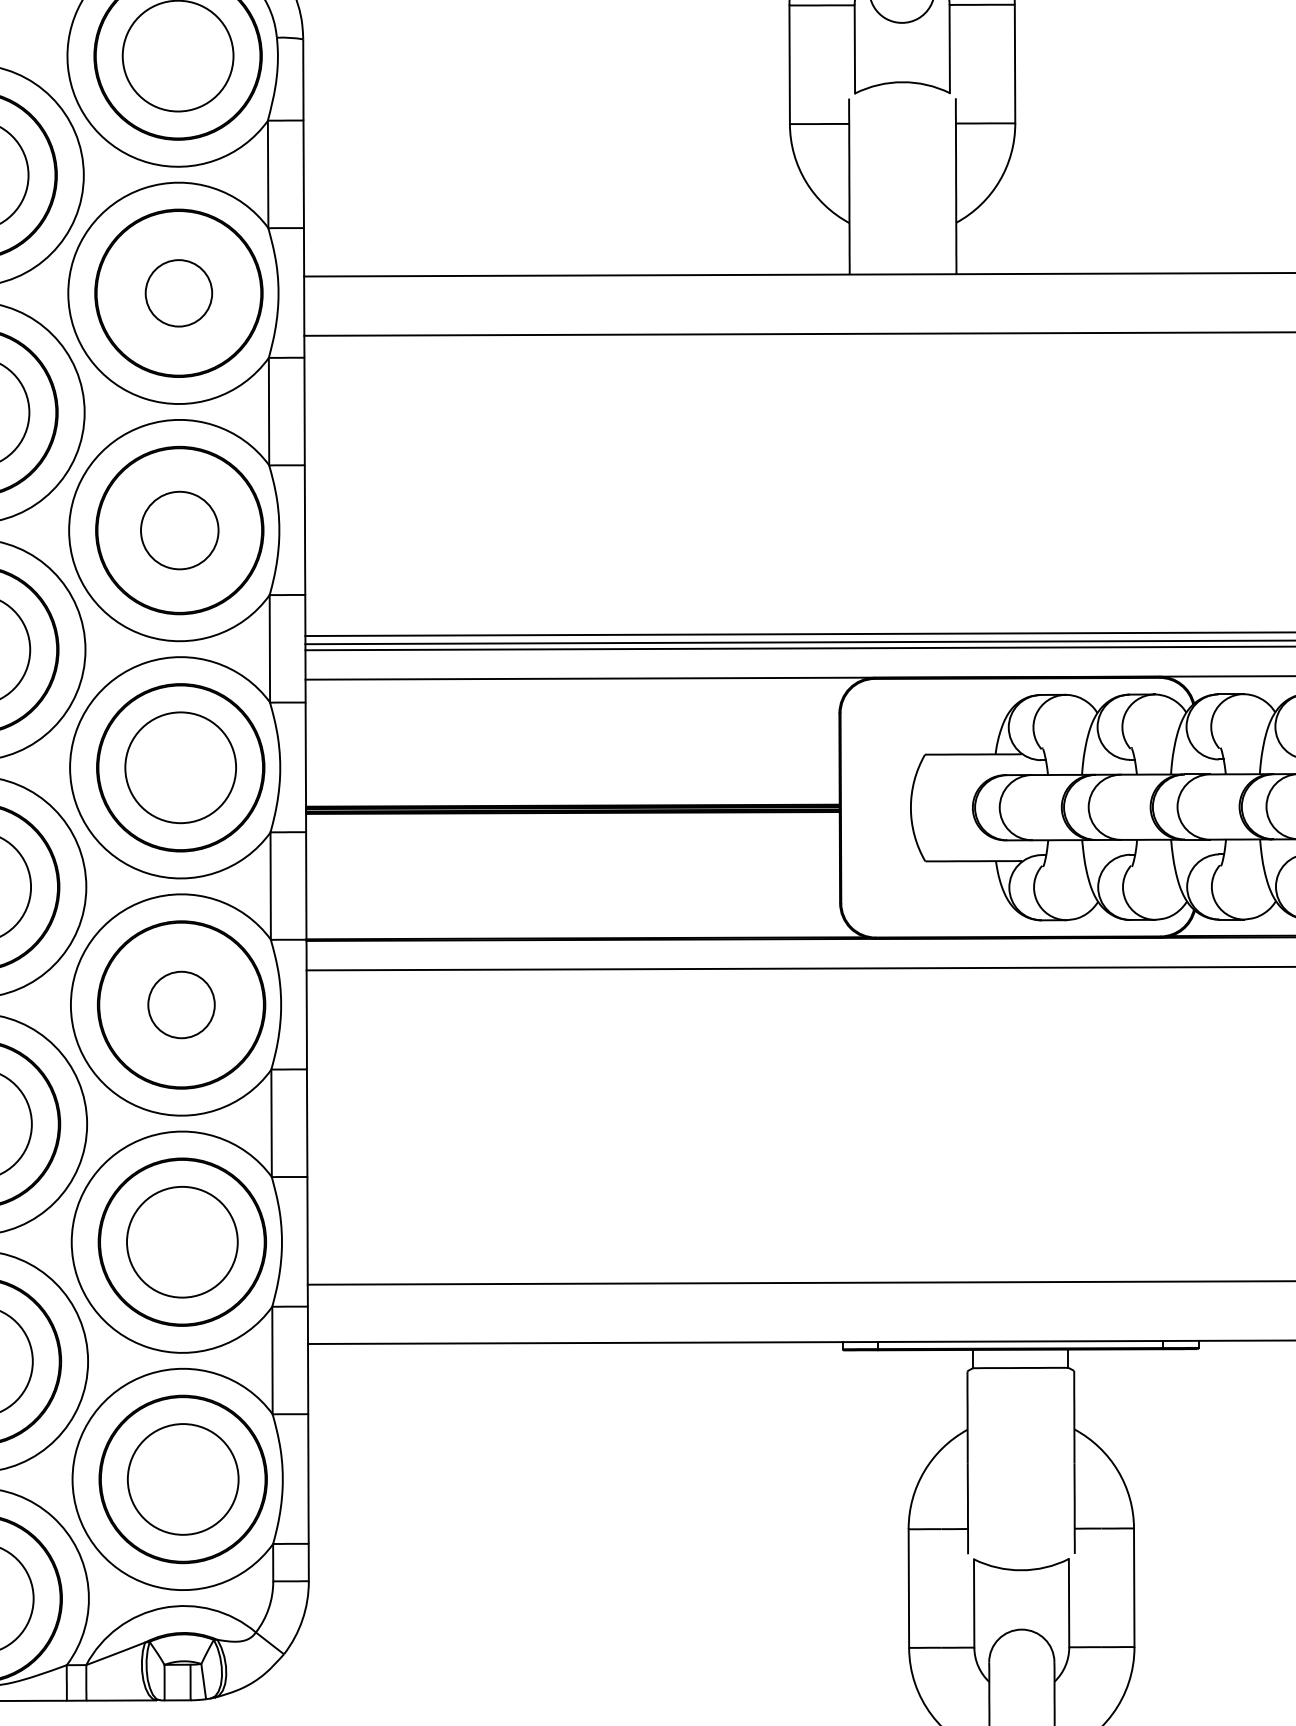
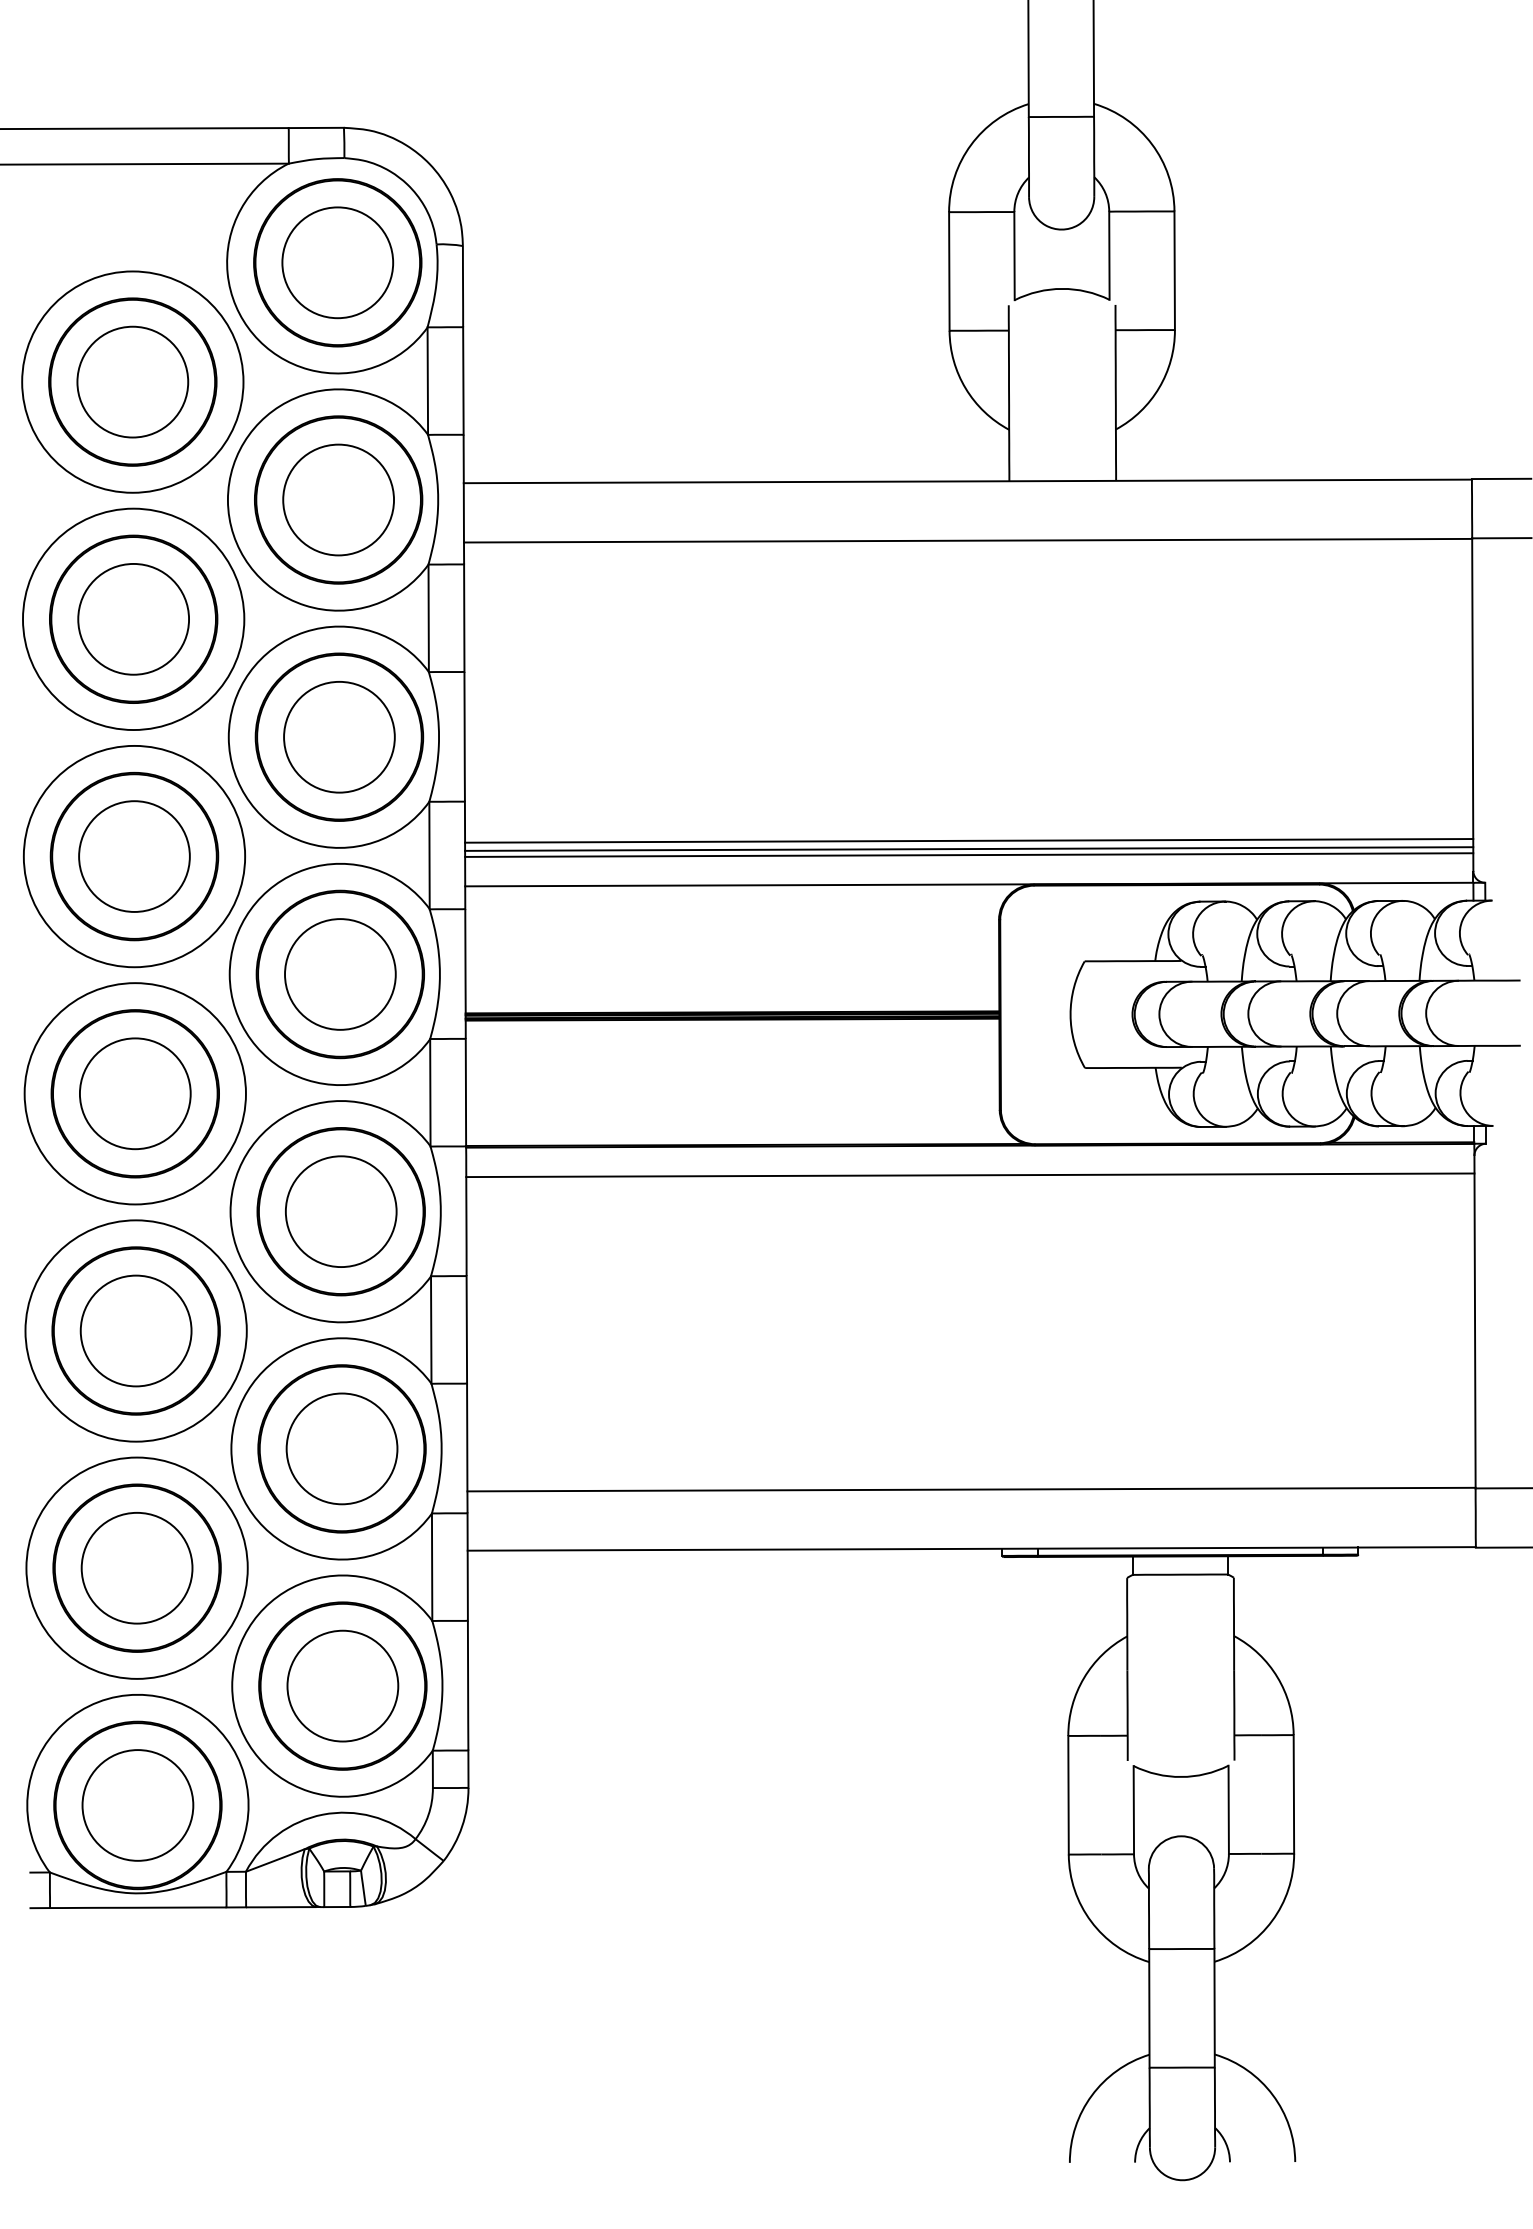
circle: (178, 292) -> (338, 499), size x1.67
circle: (179, 529) -> (339, 736), size x1.43
circle: (180, 1004) -> (340, 1211), size x1.67

